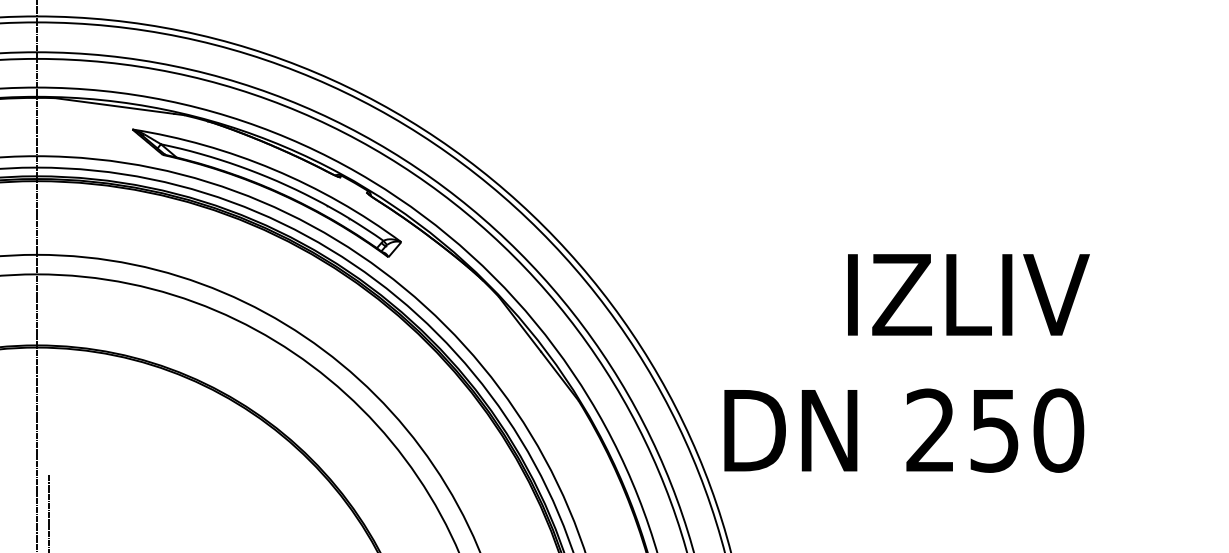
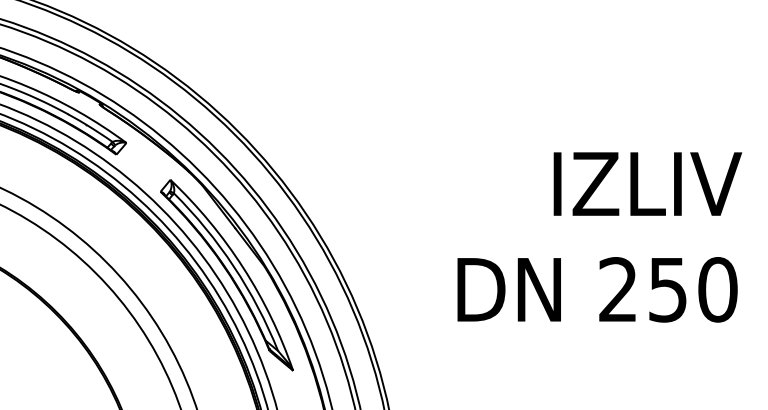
text: (906, 363) -> (599, 237), moved
part: (530, 412) -> (227, 275), added

